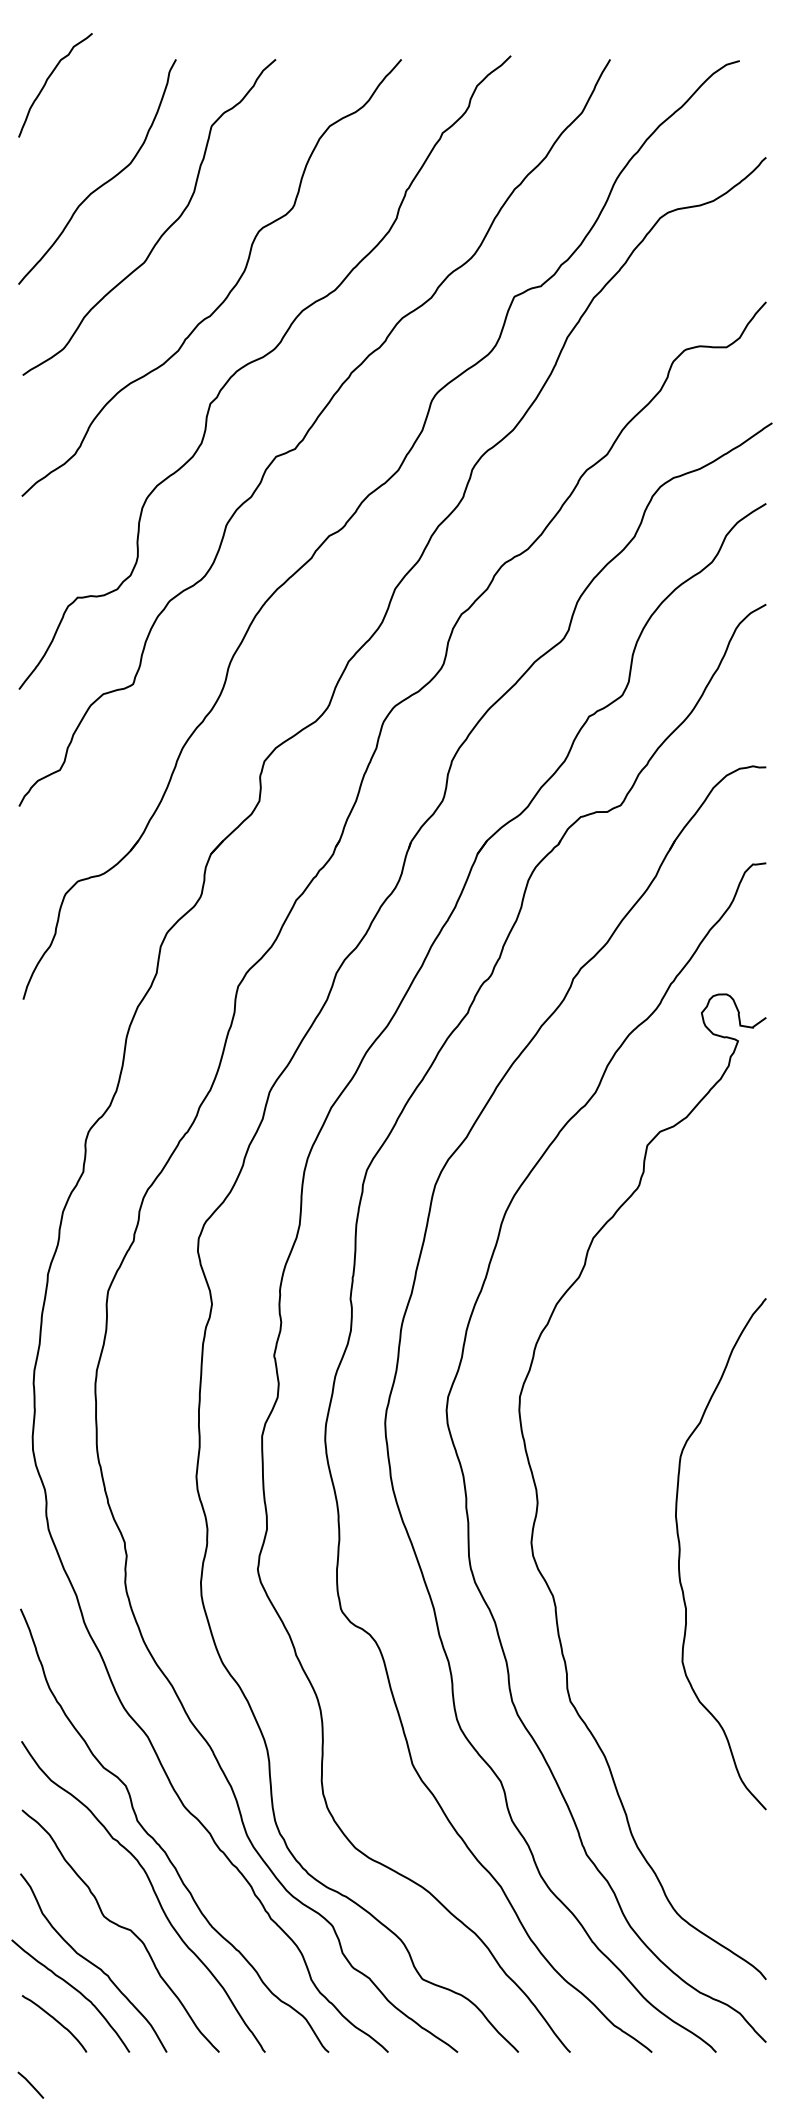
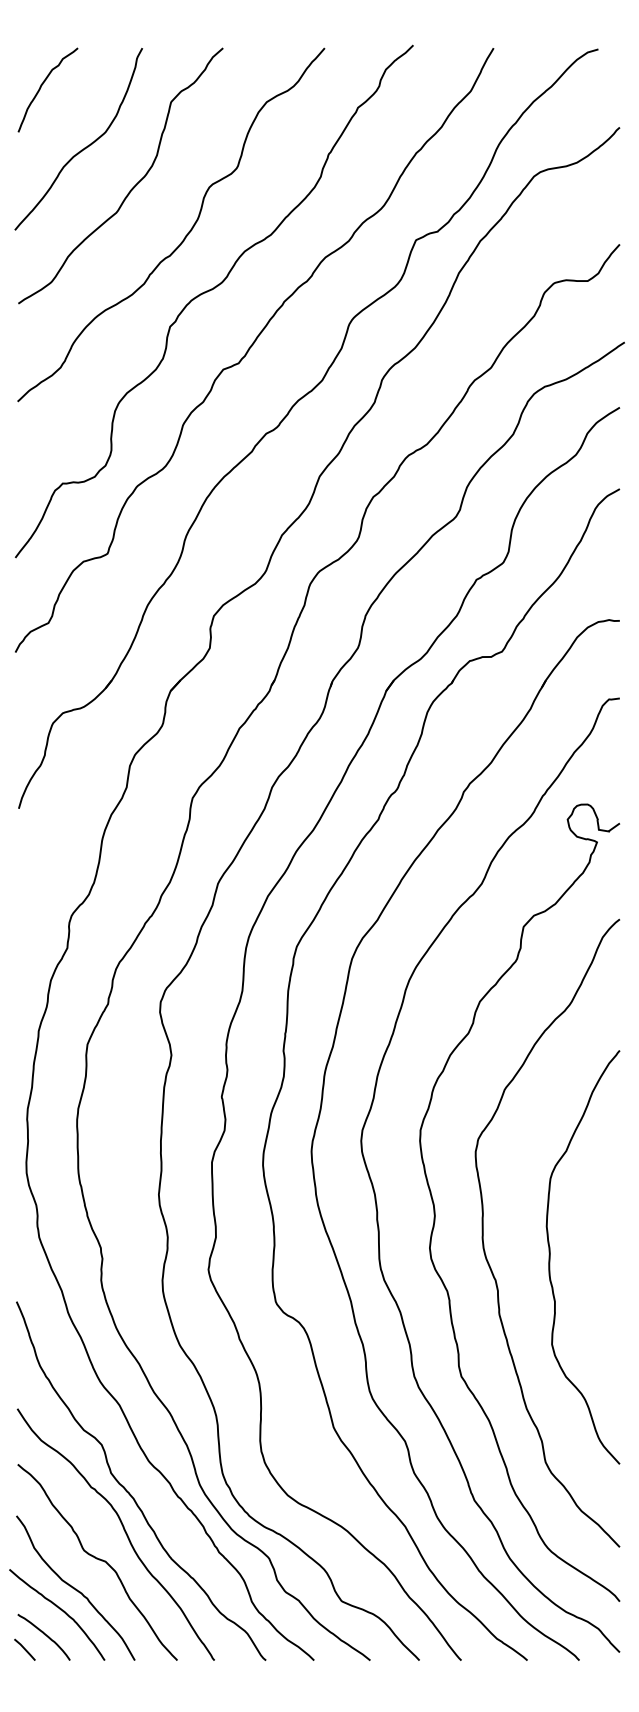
curve: (47, 81) -> (41, 87), moved
curve: (597, 1523) -> (483, 1232), added
line: (30, 2084) -> (24, 1649), moved

